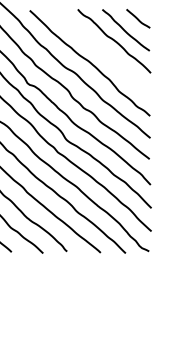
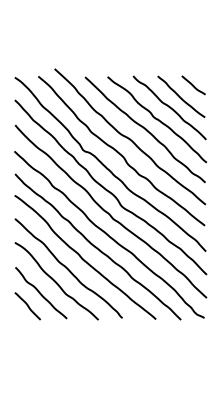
curve: (101, 52) -> (156, 119), added

